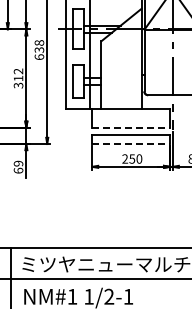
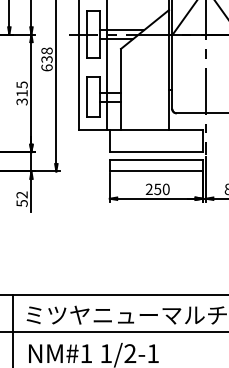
text: (18, 71) -> (22, 85), 312 -> 315
line: (131, 127) -> (156, 151), dashed -> solid
line: (131, 144) -> (156, 172), dashed -> solid
text: (18, 166) -> (22, 198), 69 -> 52

